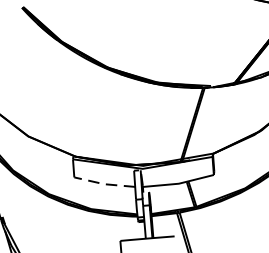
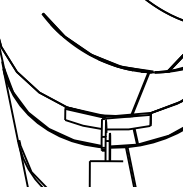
line: (104, 183) -> (83, 125), dashed -> solid

